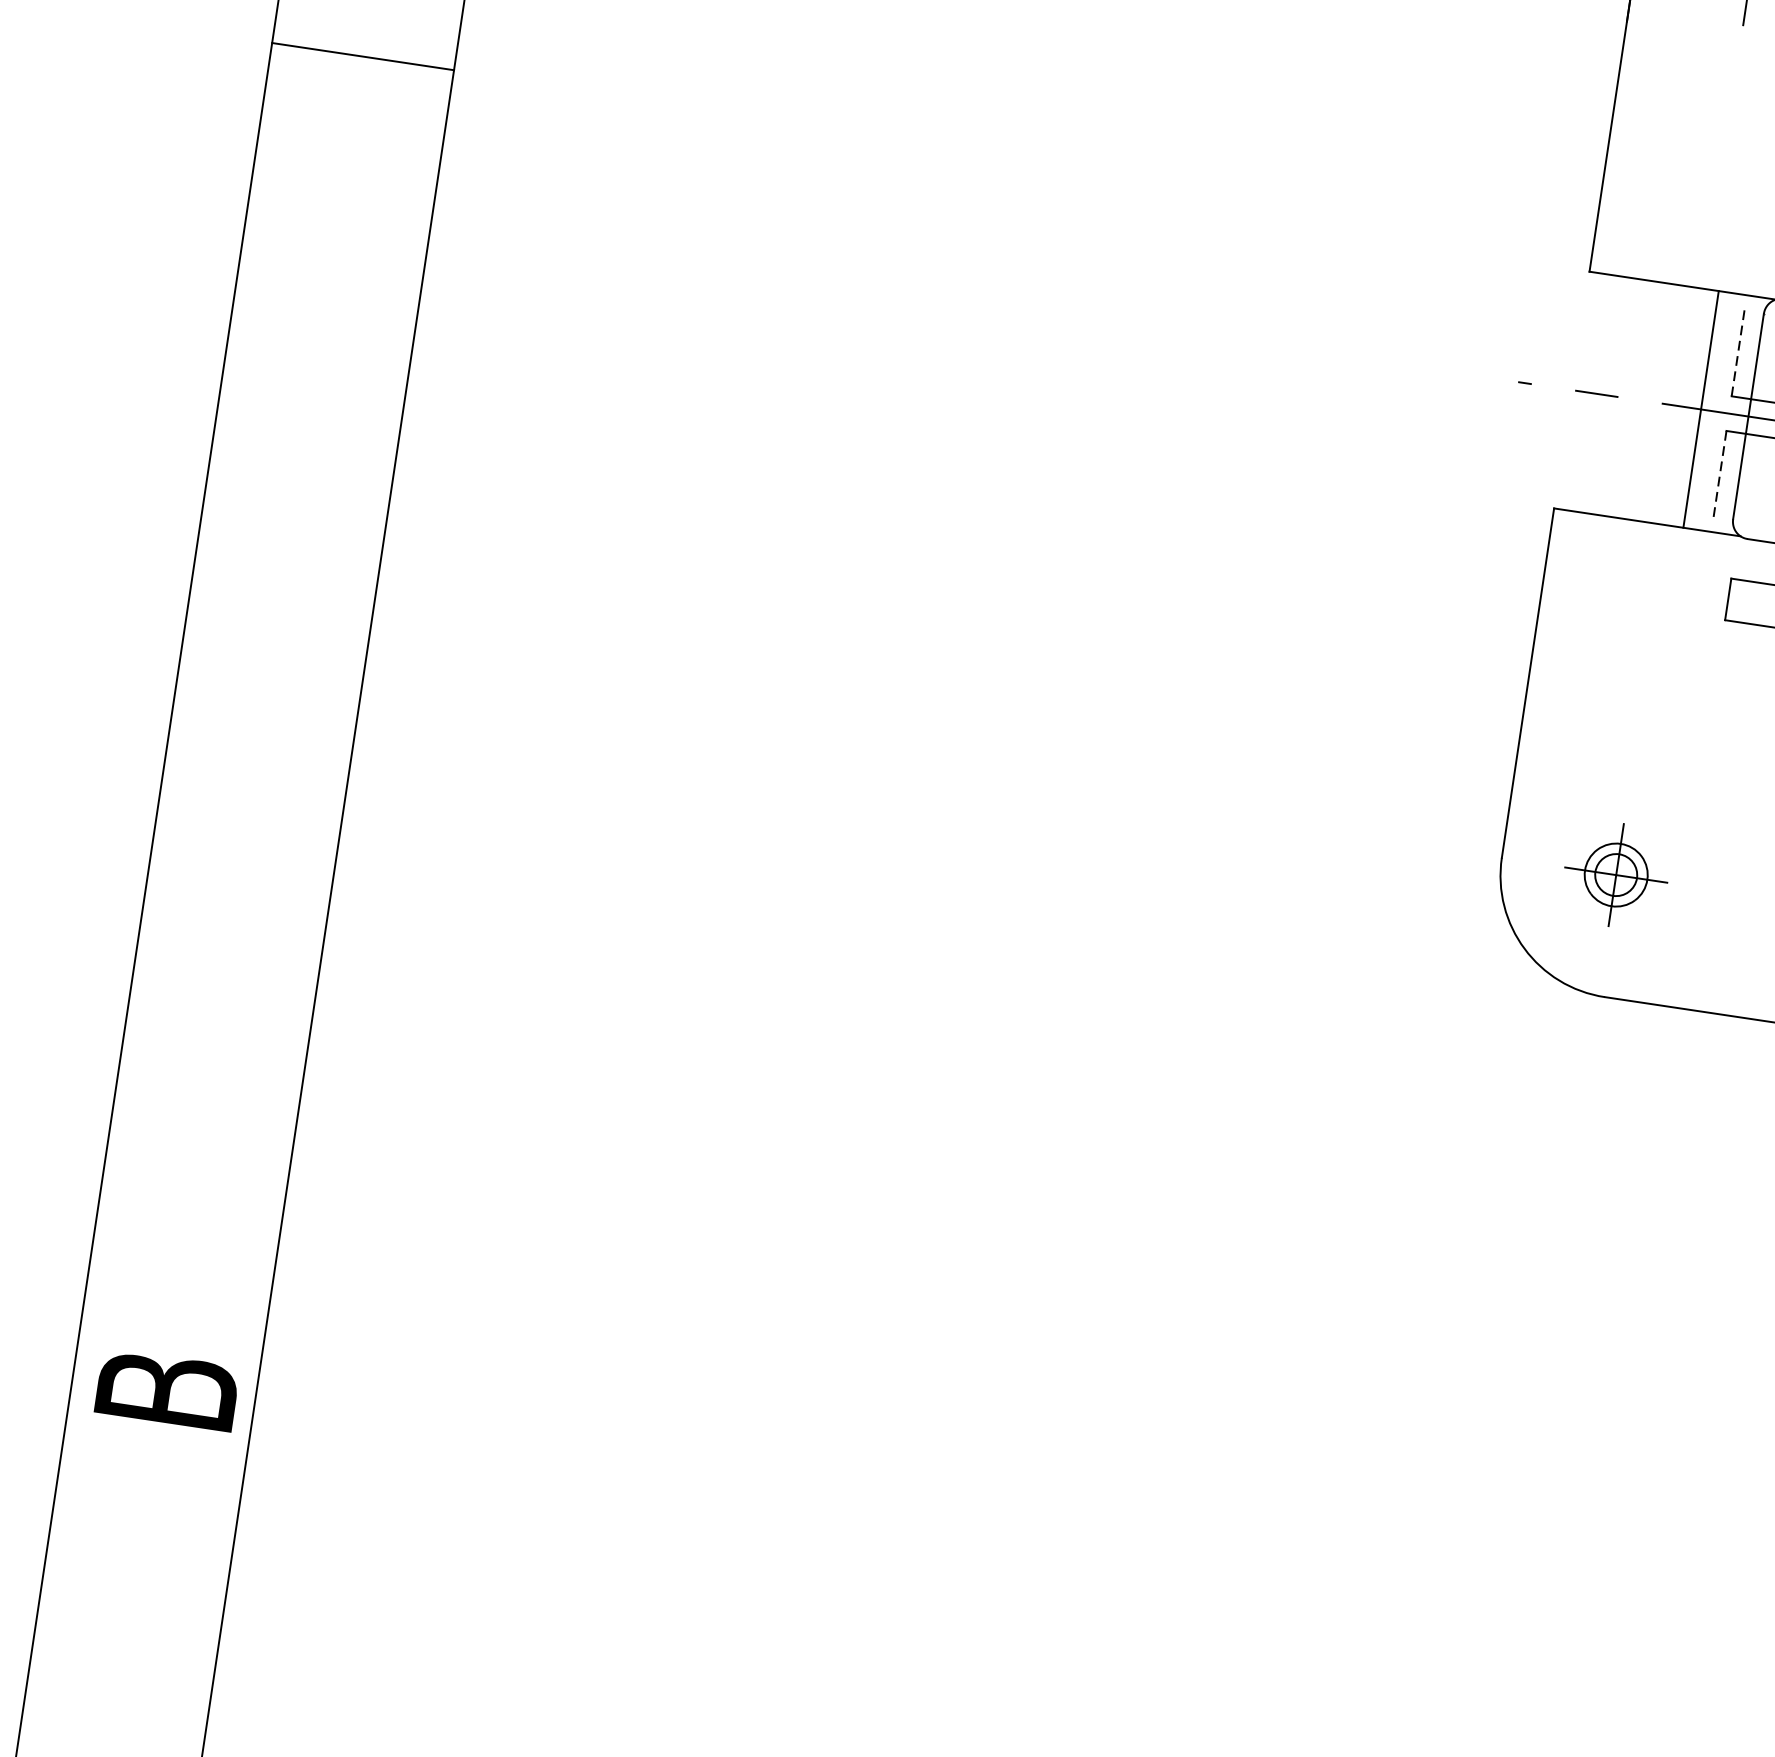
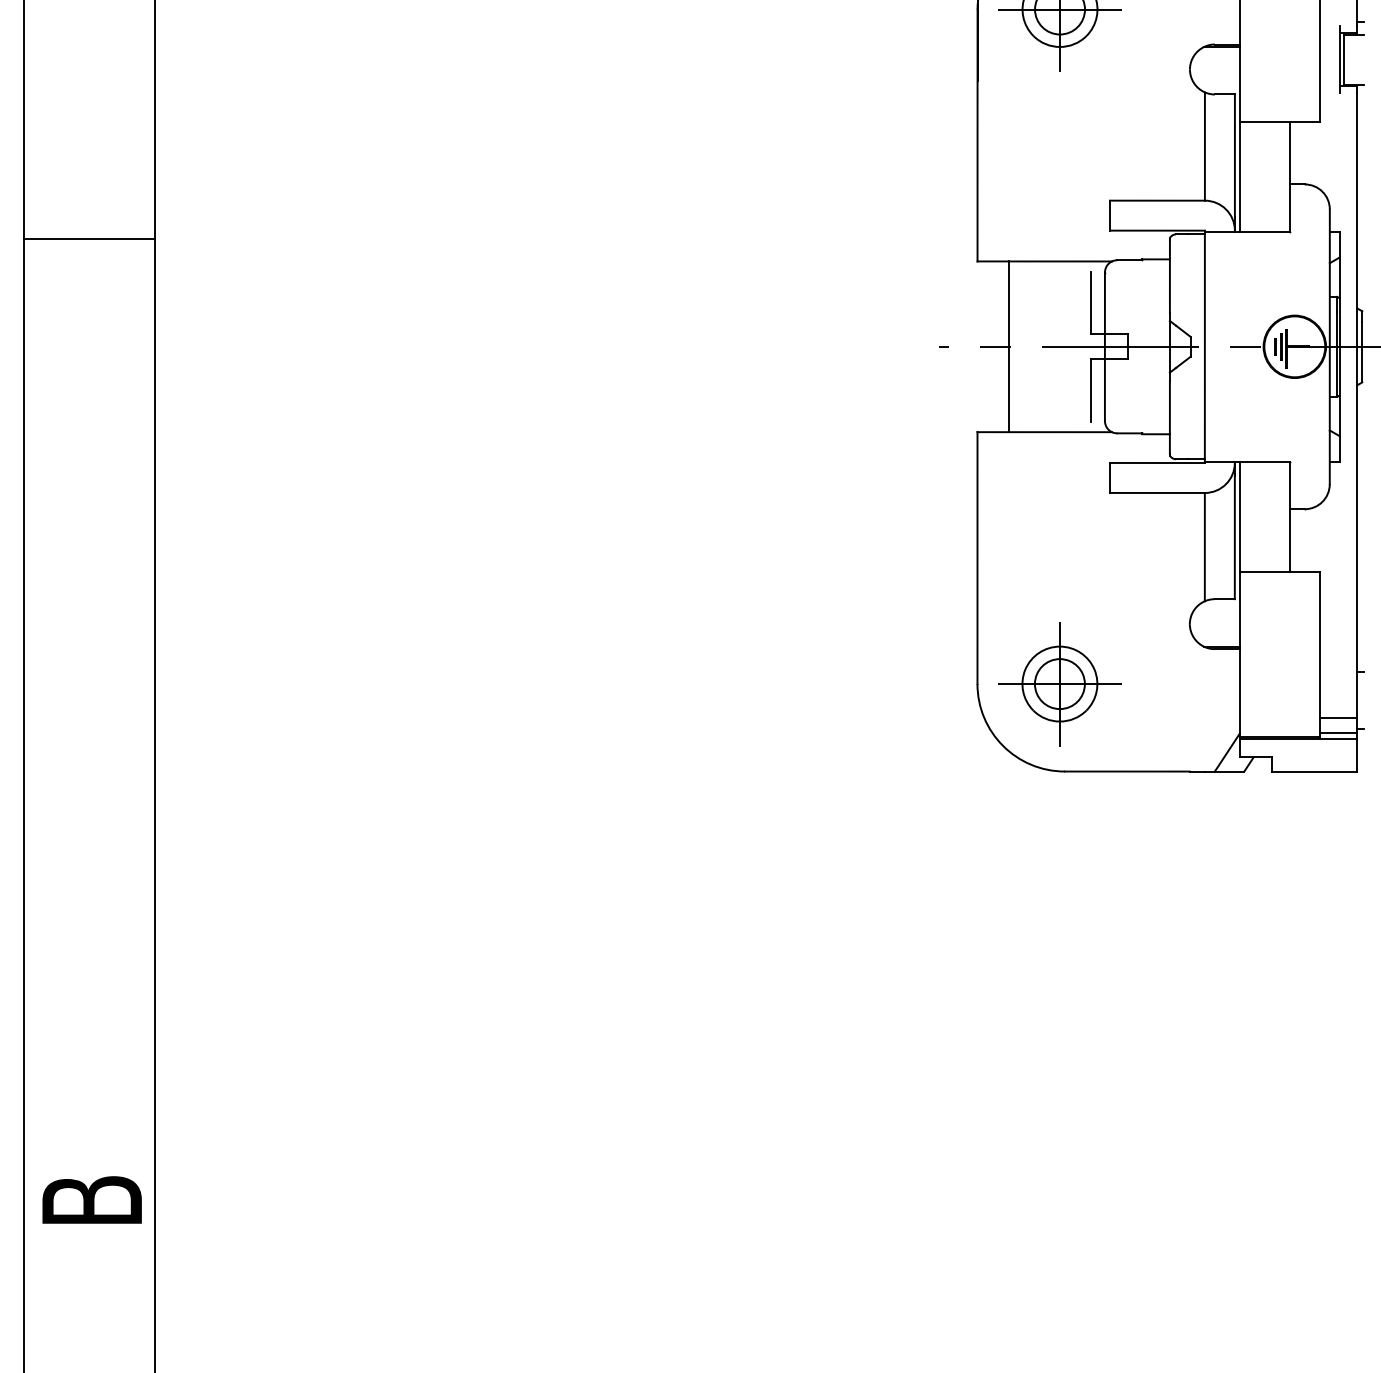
line: (1737, 352) -> (1090, 302), dashed -> solid
line: (1700, 408) -> (1008, 346), moved
line: (1719, 475) -> (1090, 391), dashed -> solid
part: (1615, 875) -> (1059, 684), size x1.67

